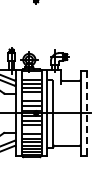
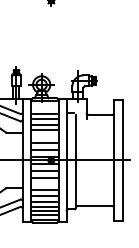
line: (86, 113) -> (122, 160), dashed -> solid

